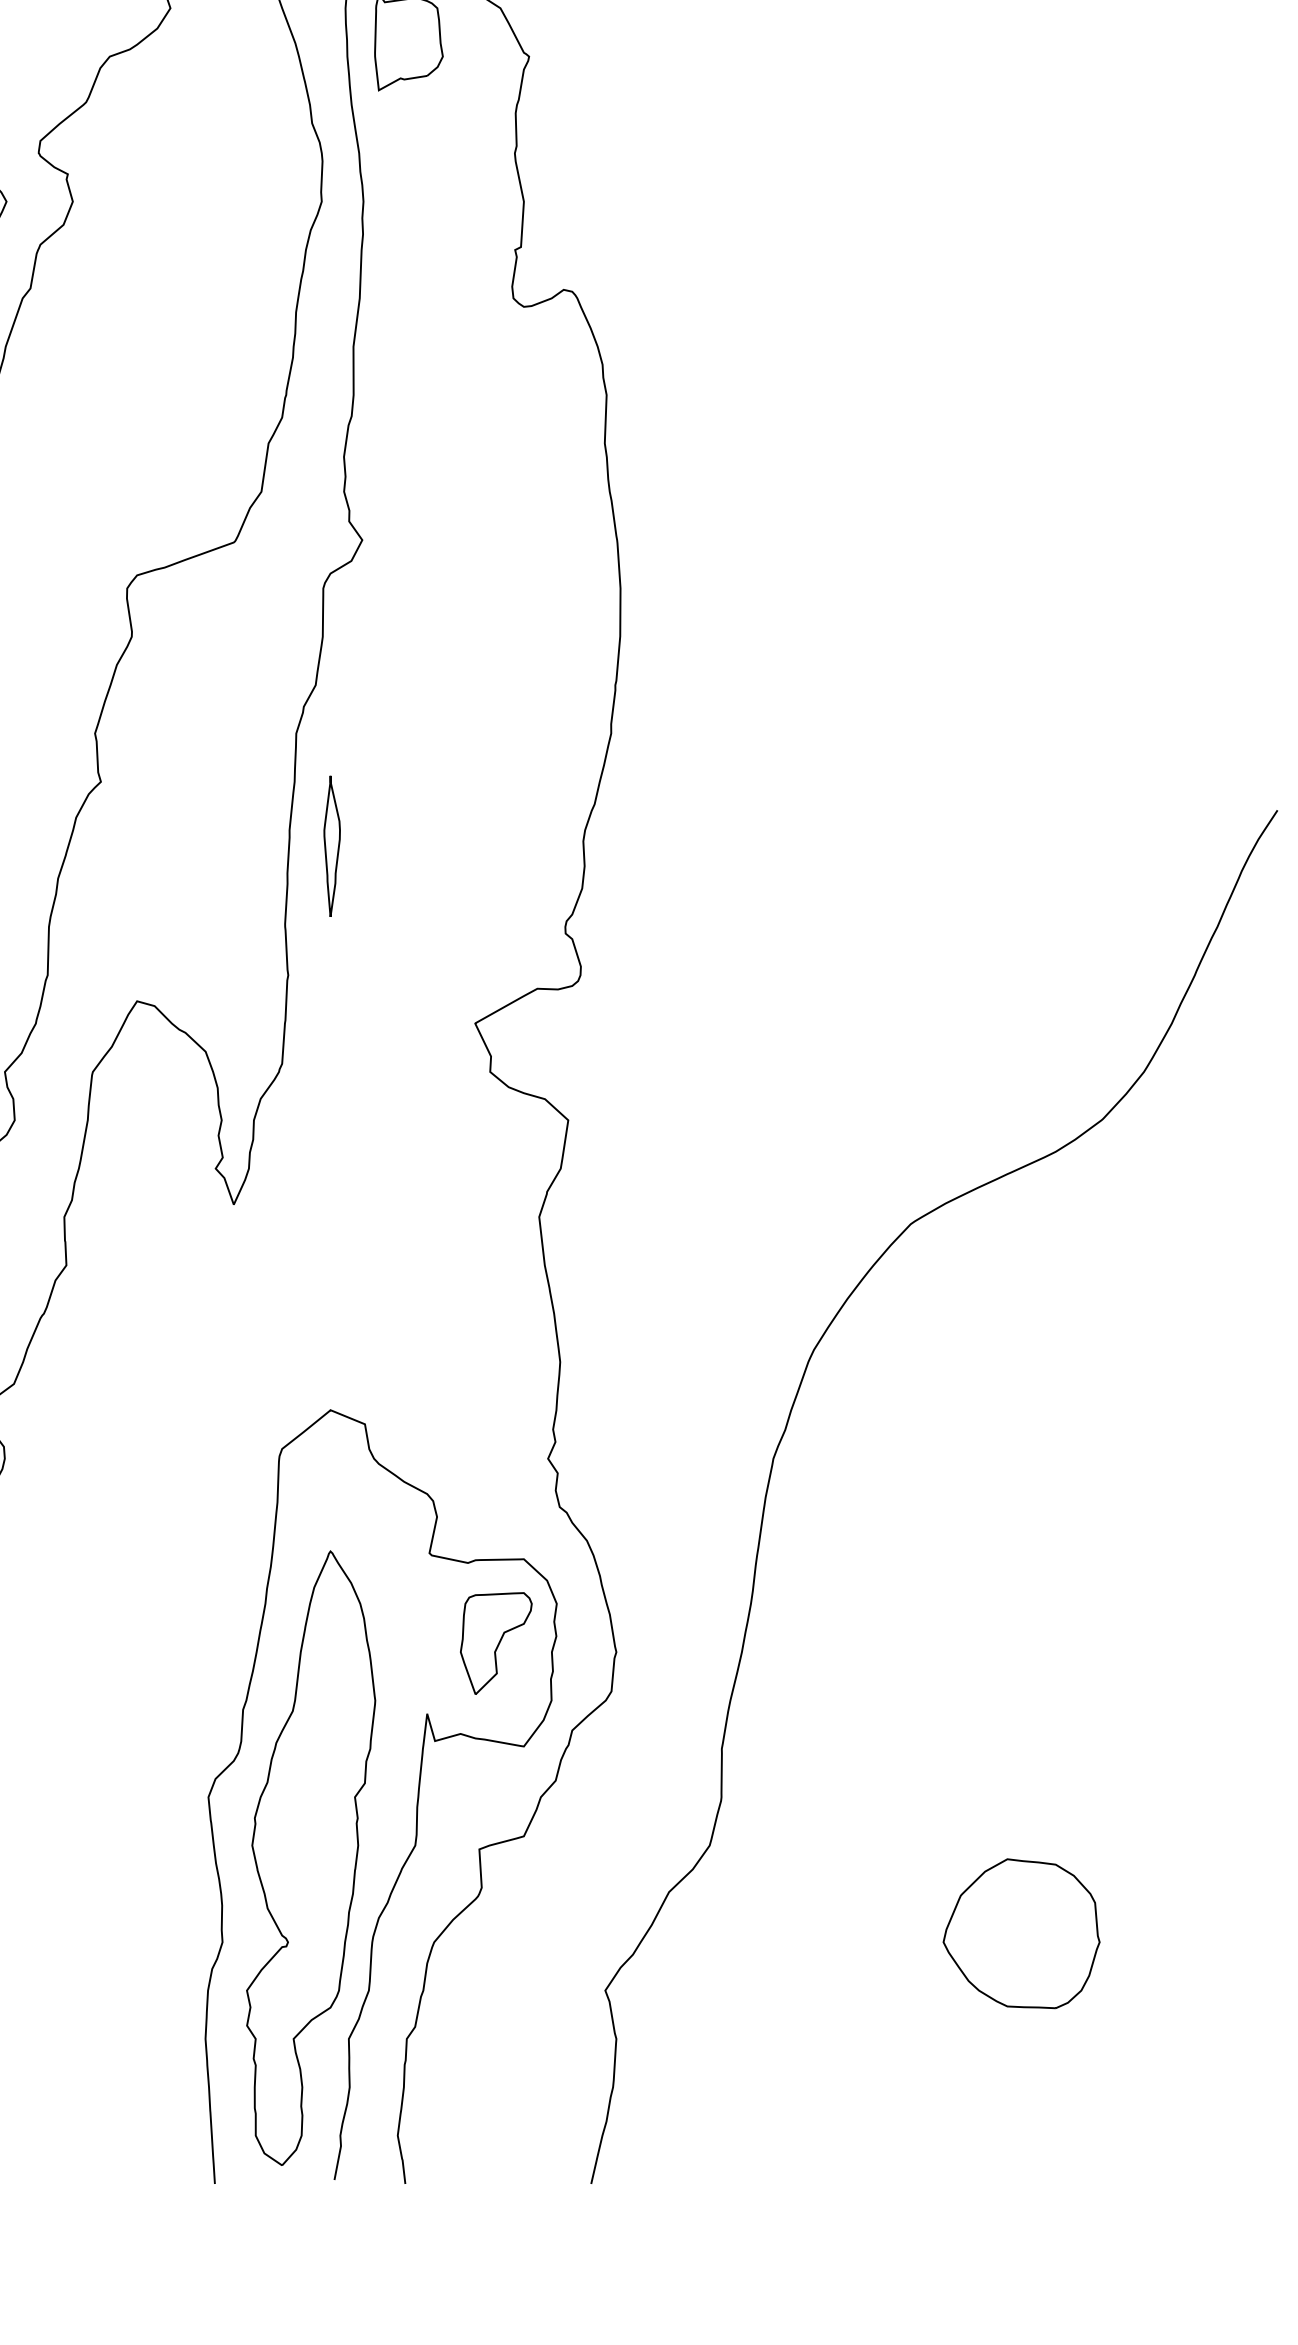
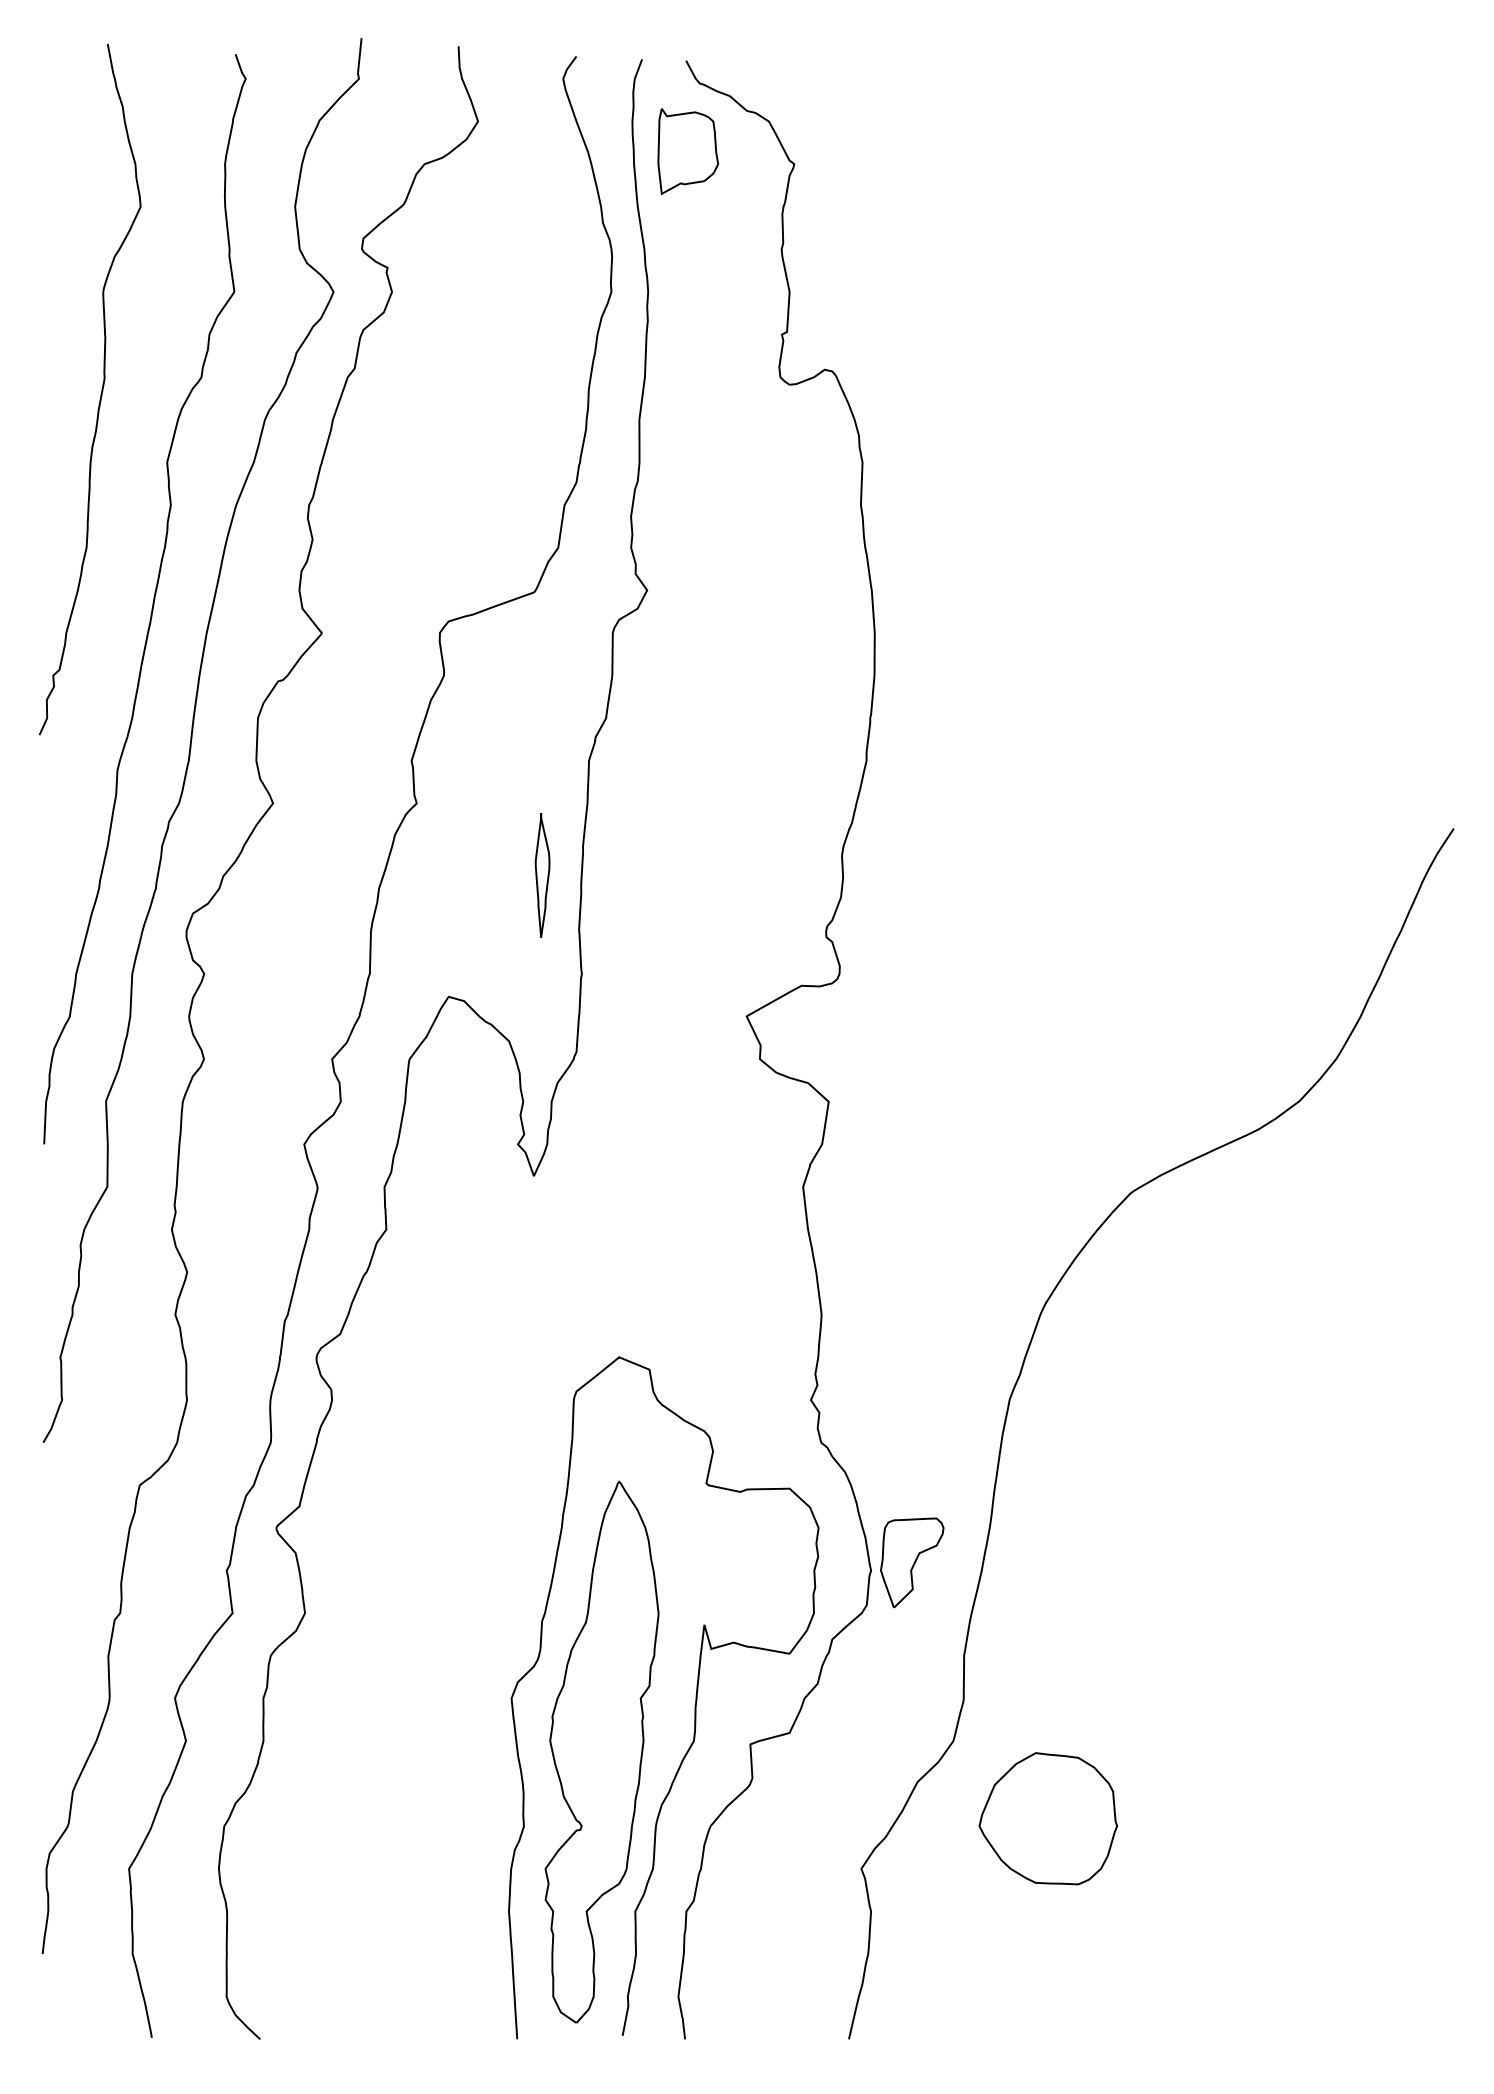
part: (332, 846) -> (542, 875), moved
part: (496, 1643) -> (912, 1562), moved
part: (1020, 1933) -> (1047, 1818), moved

